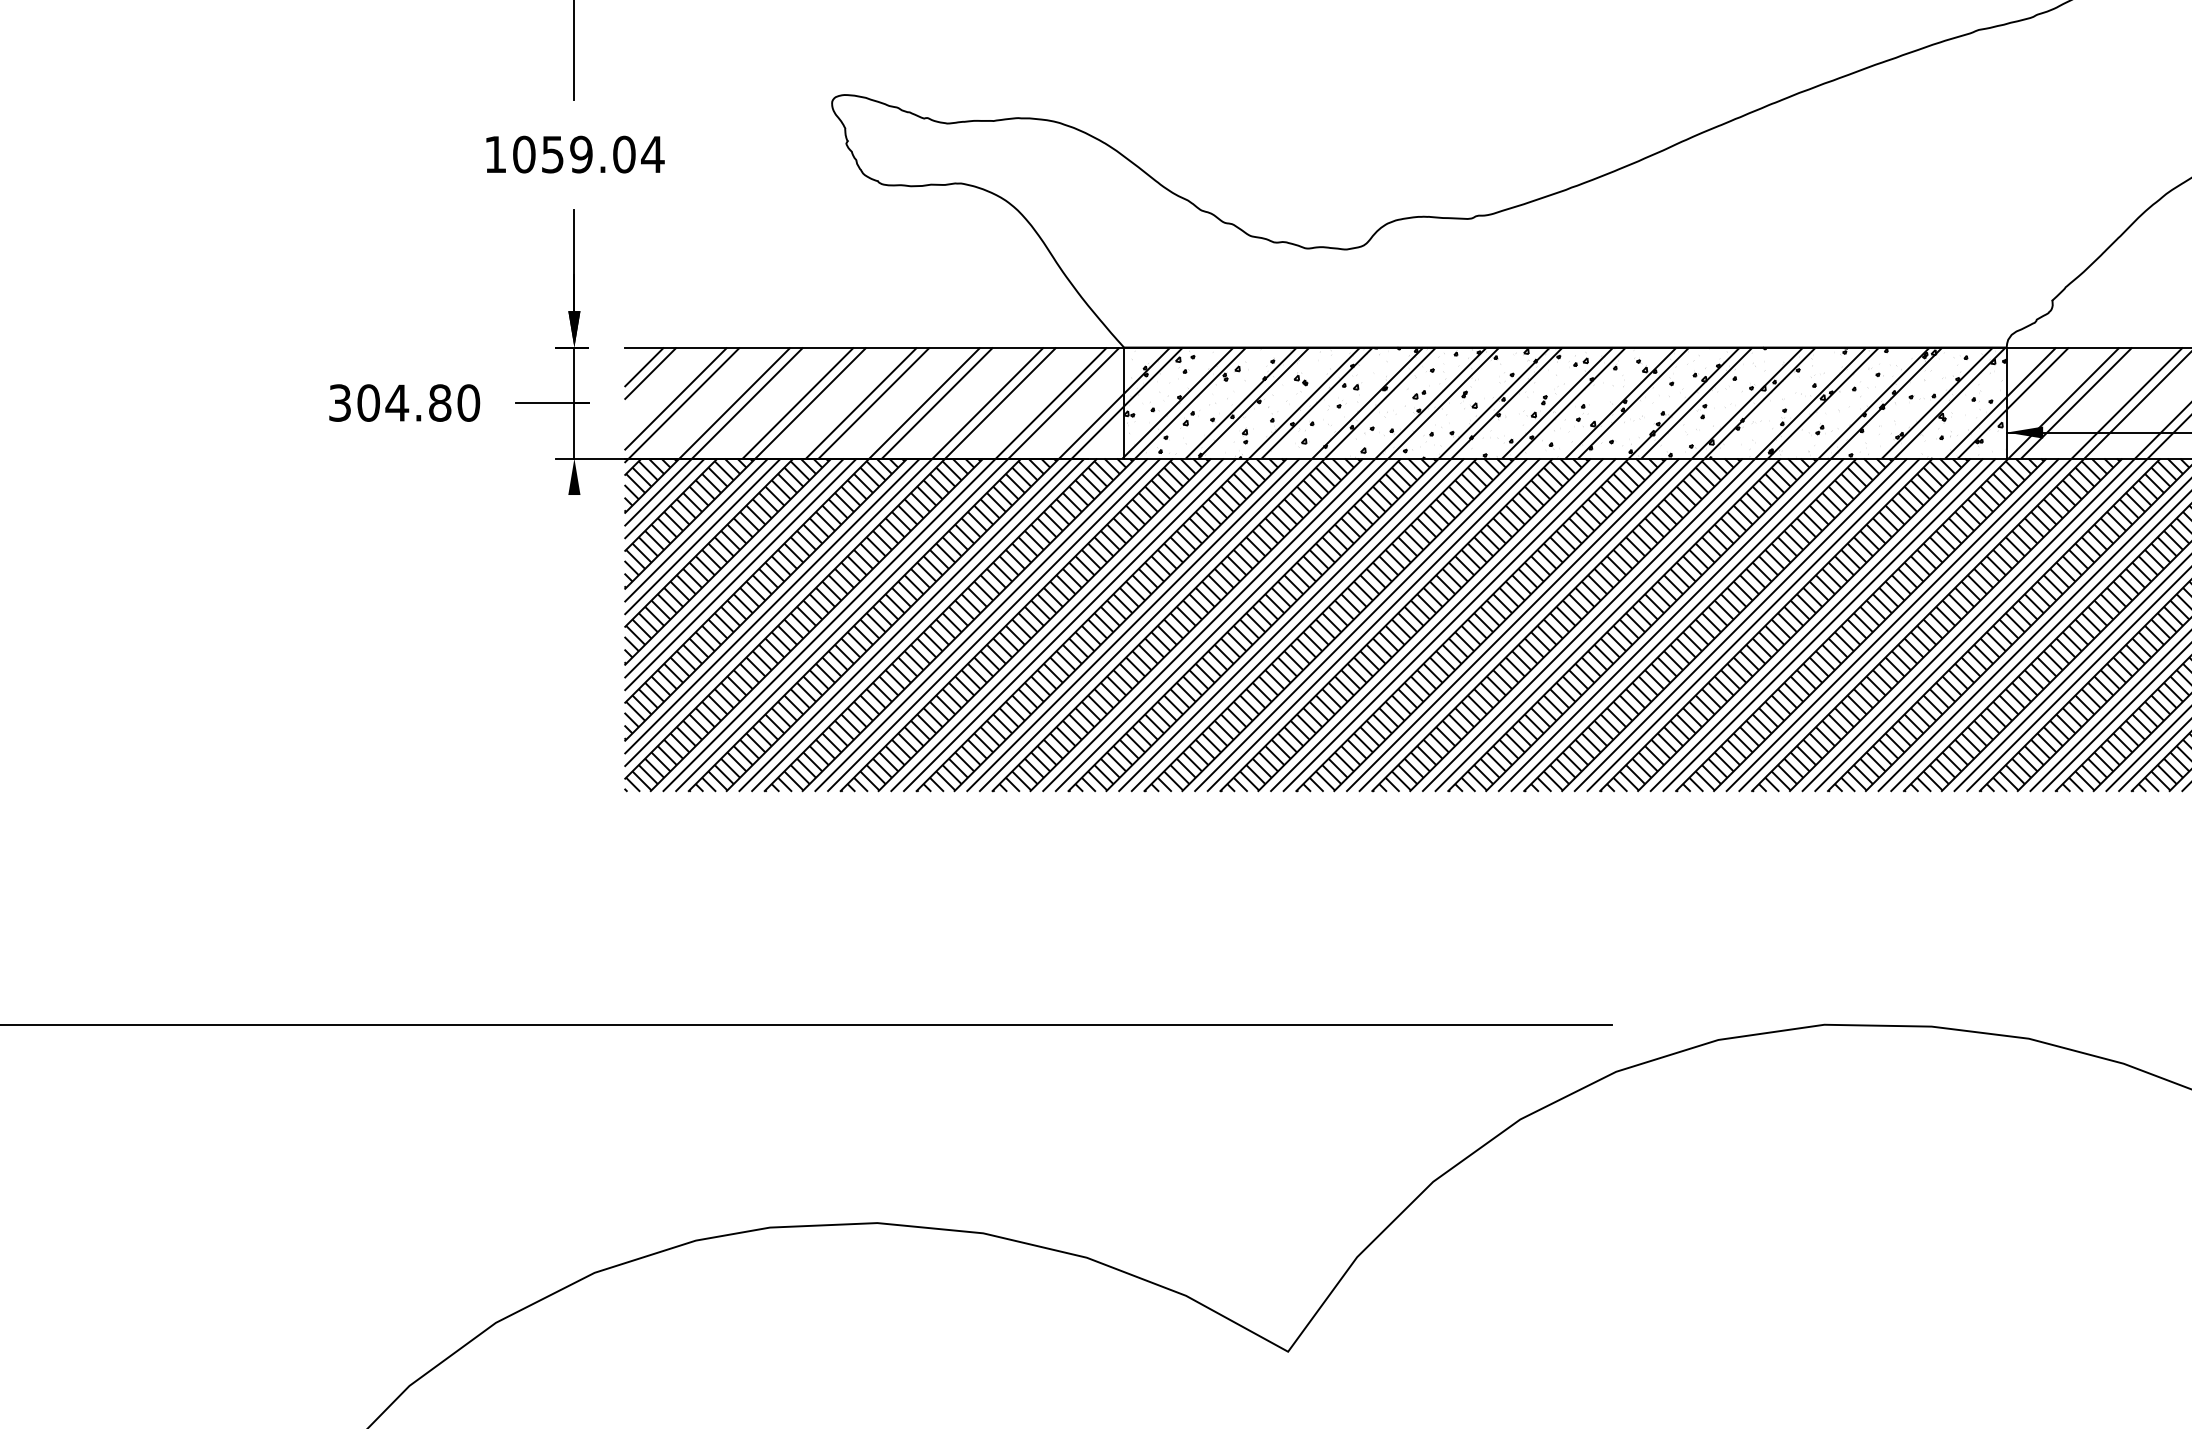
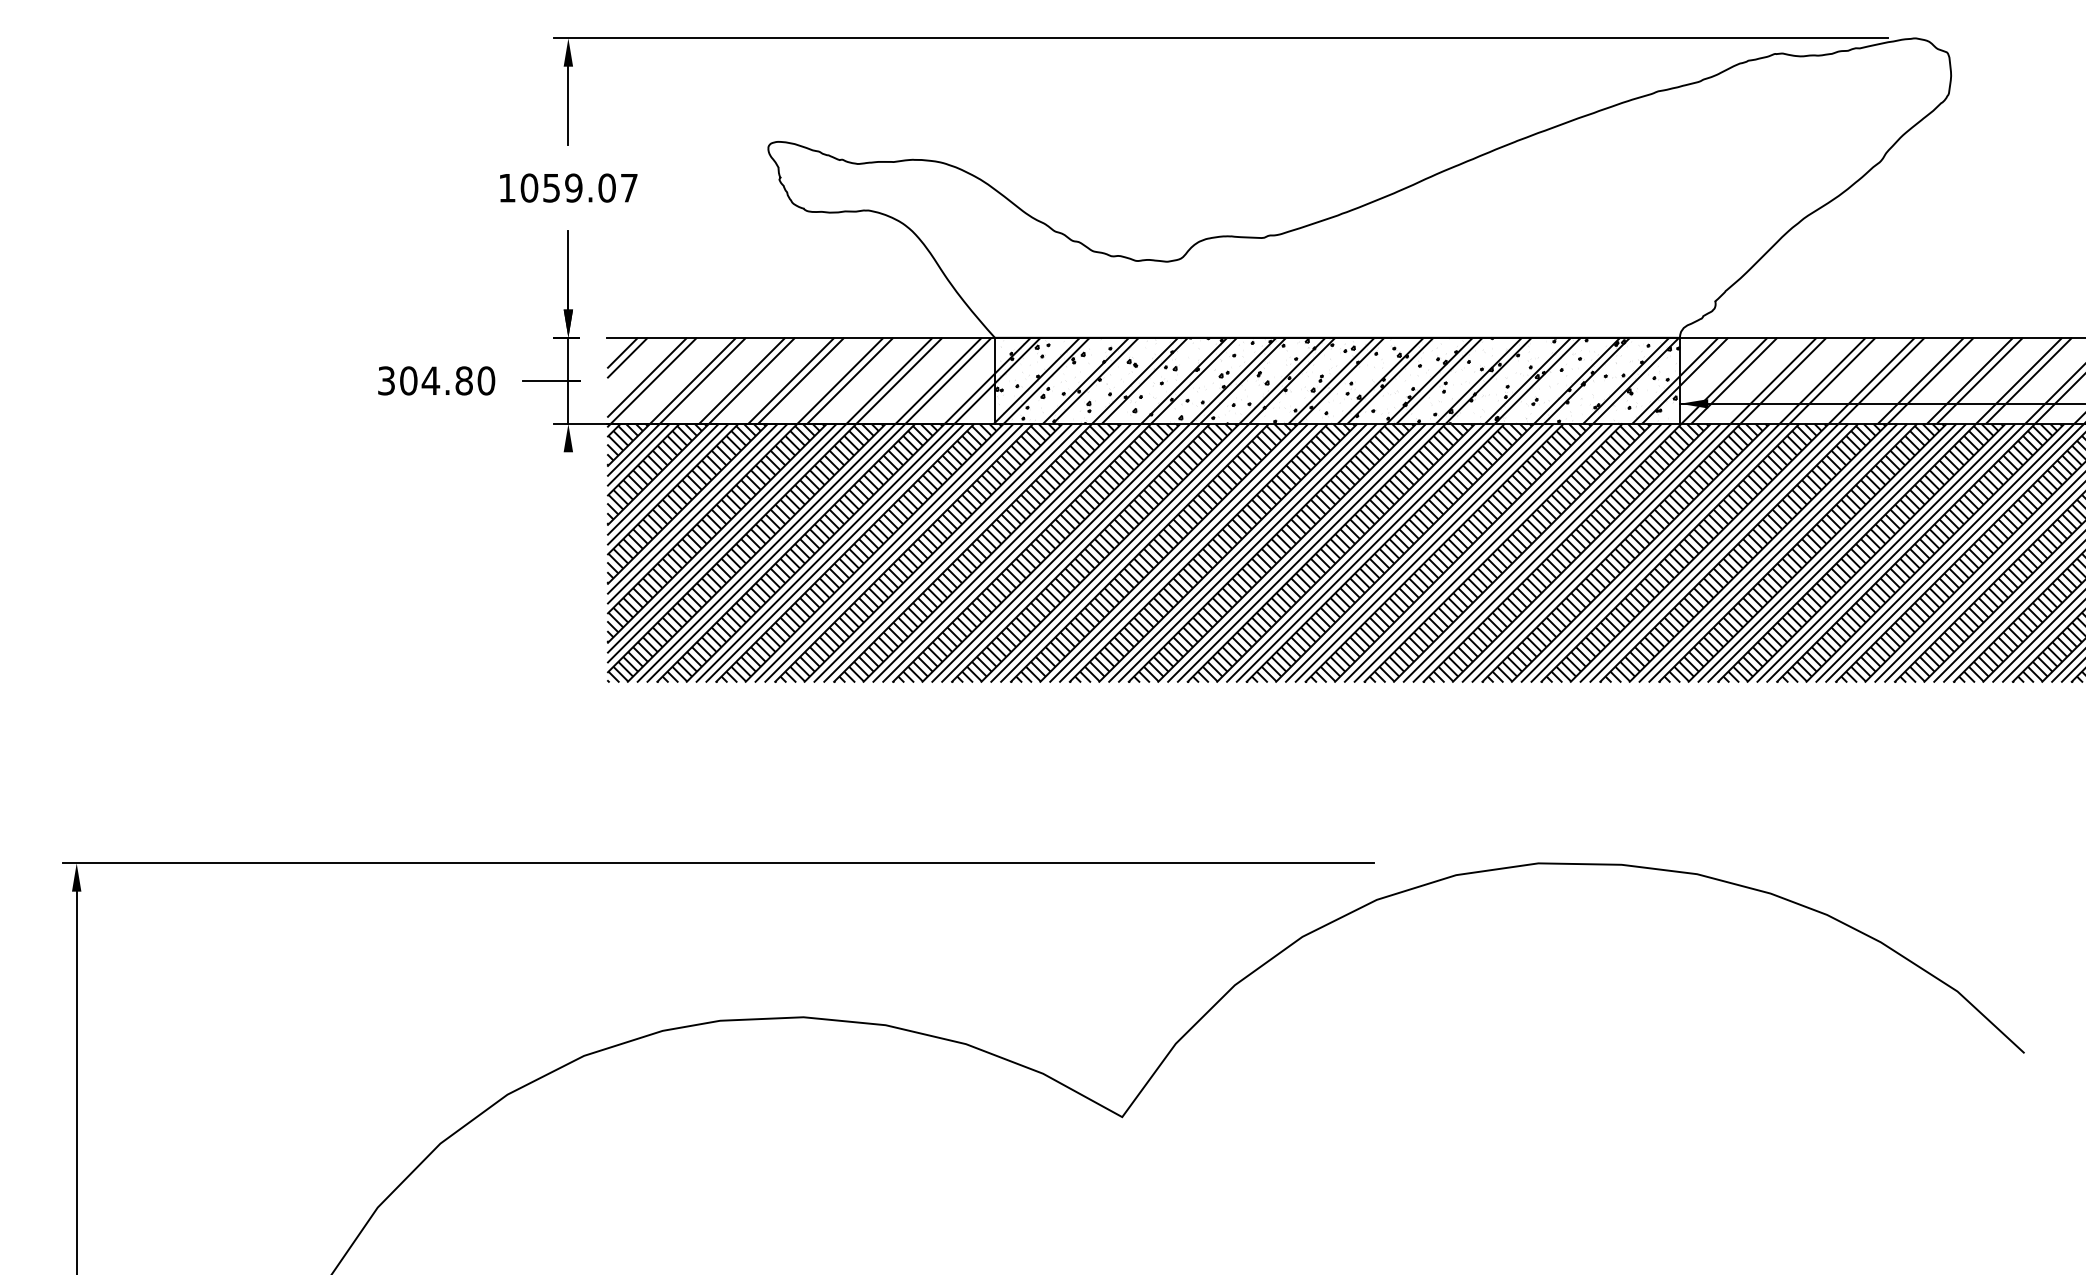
text: (653, 155) -> (629, 188), 1059.04 -> 1059.07

